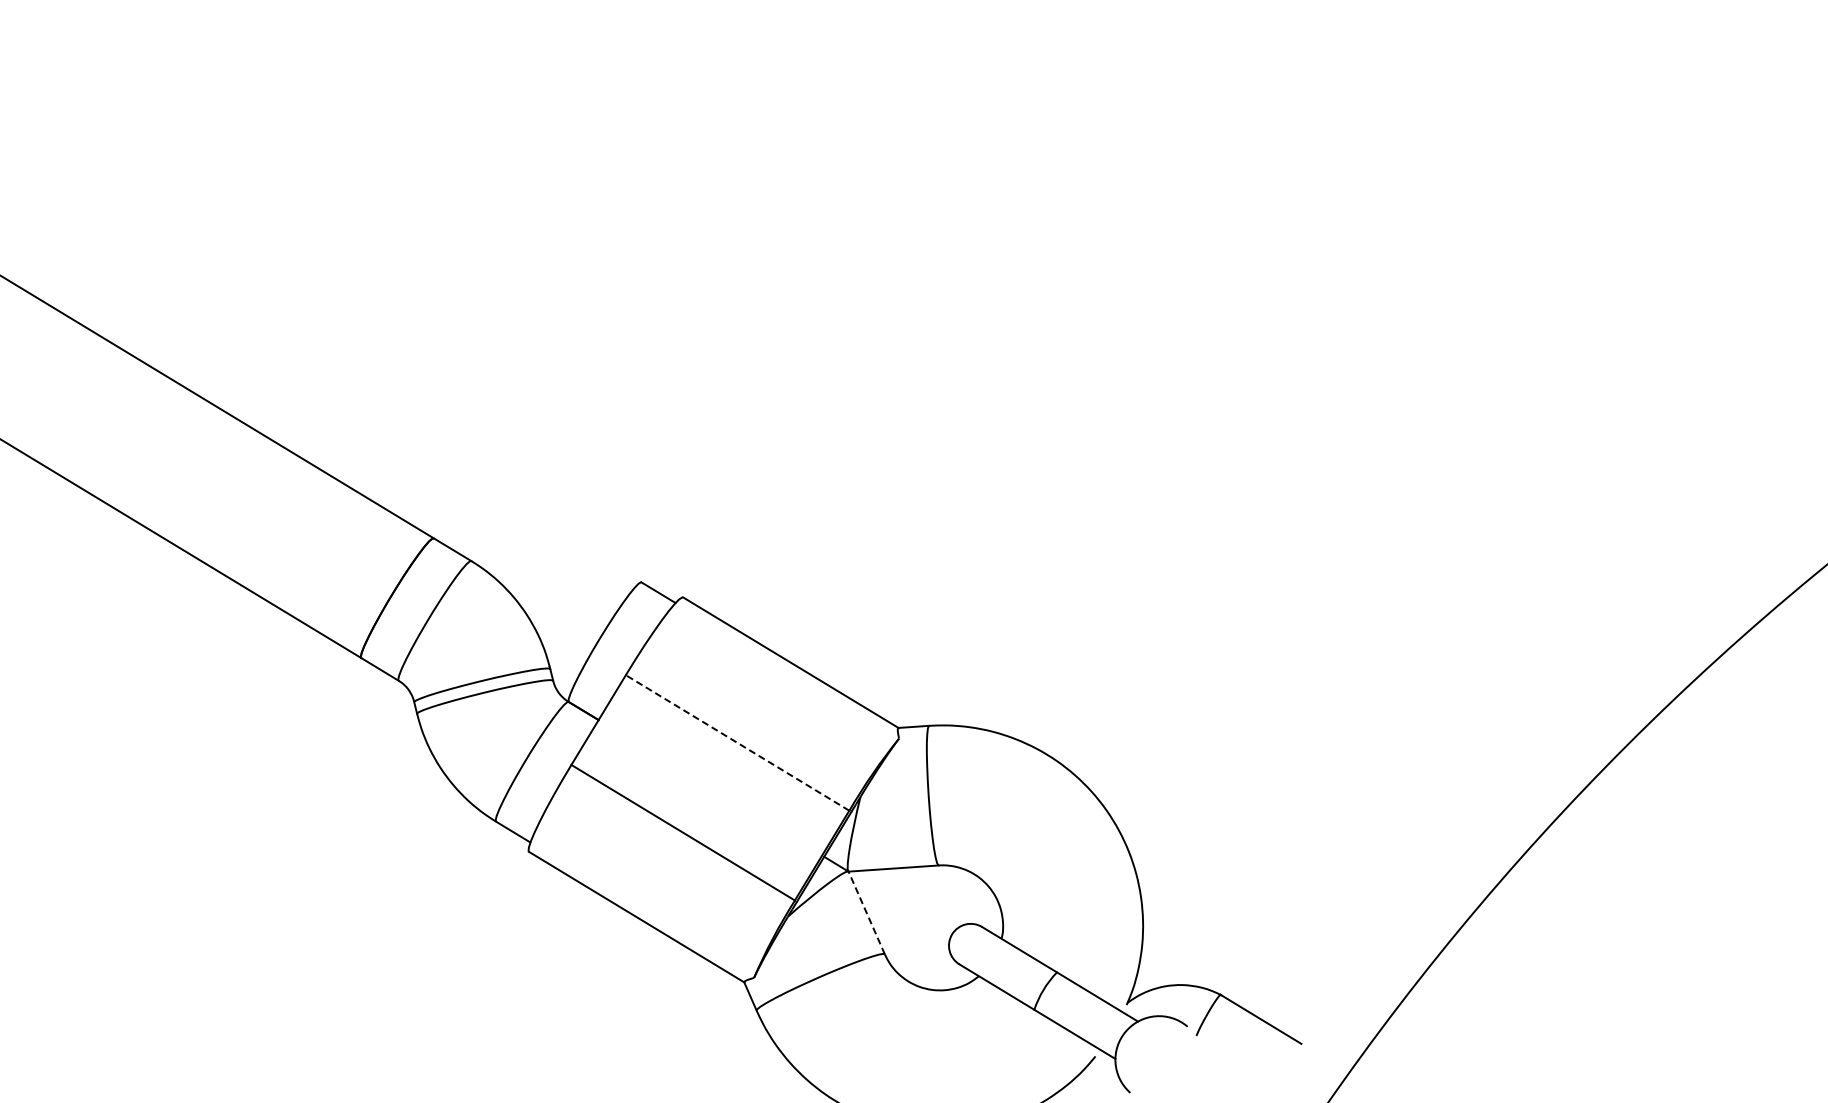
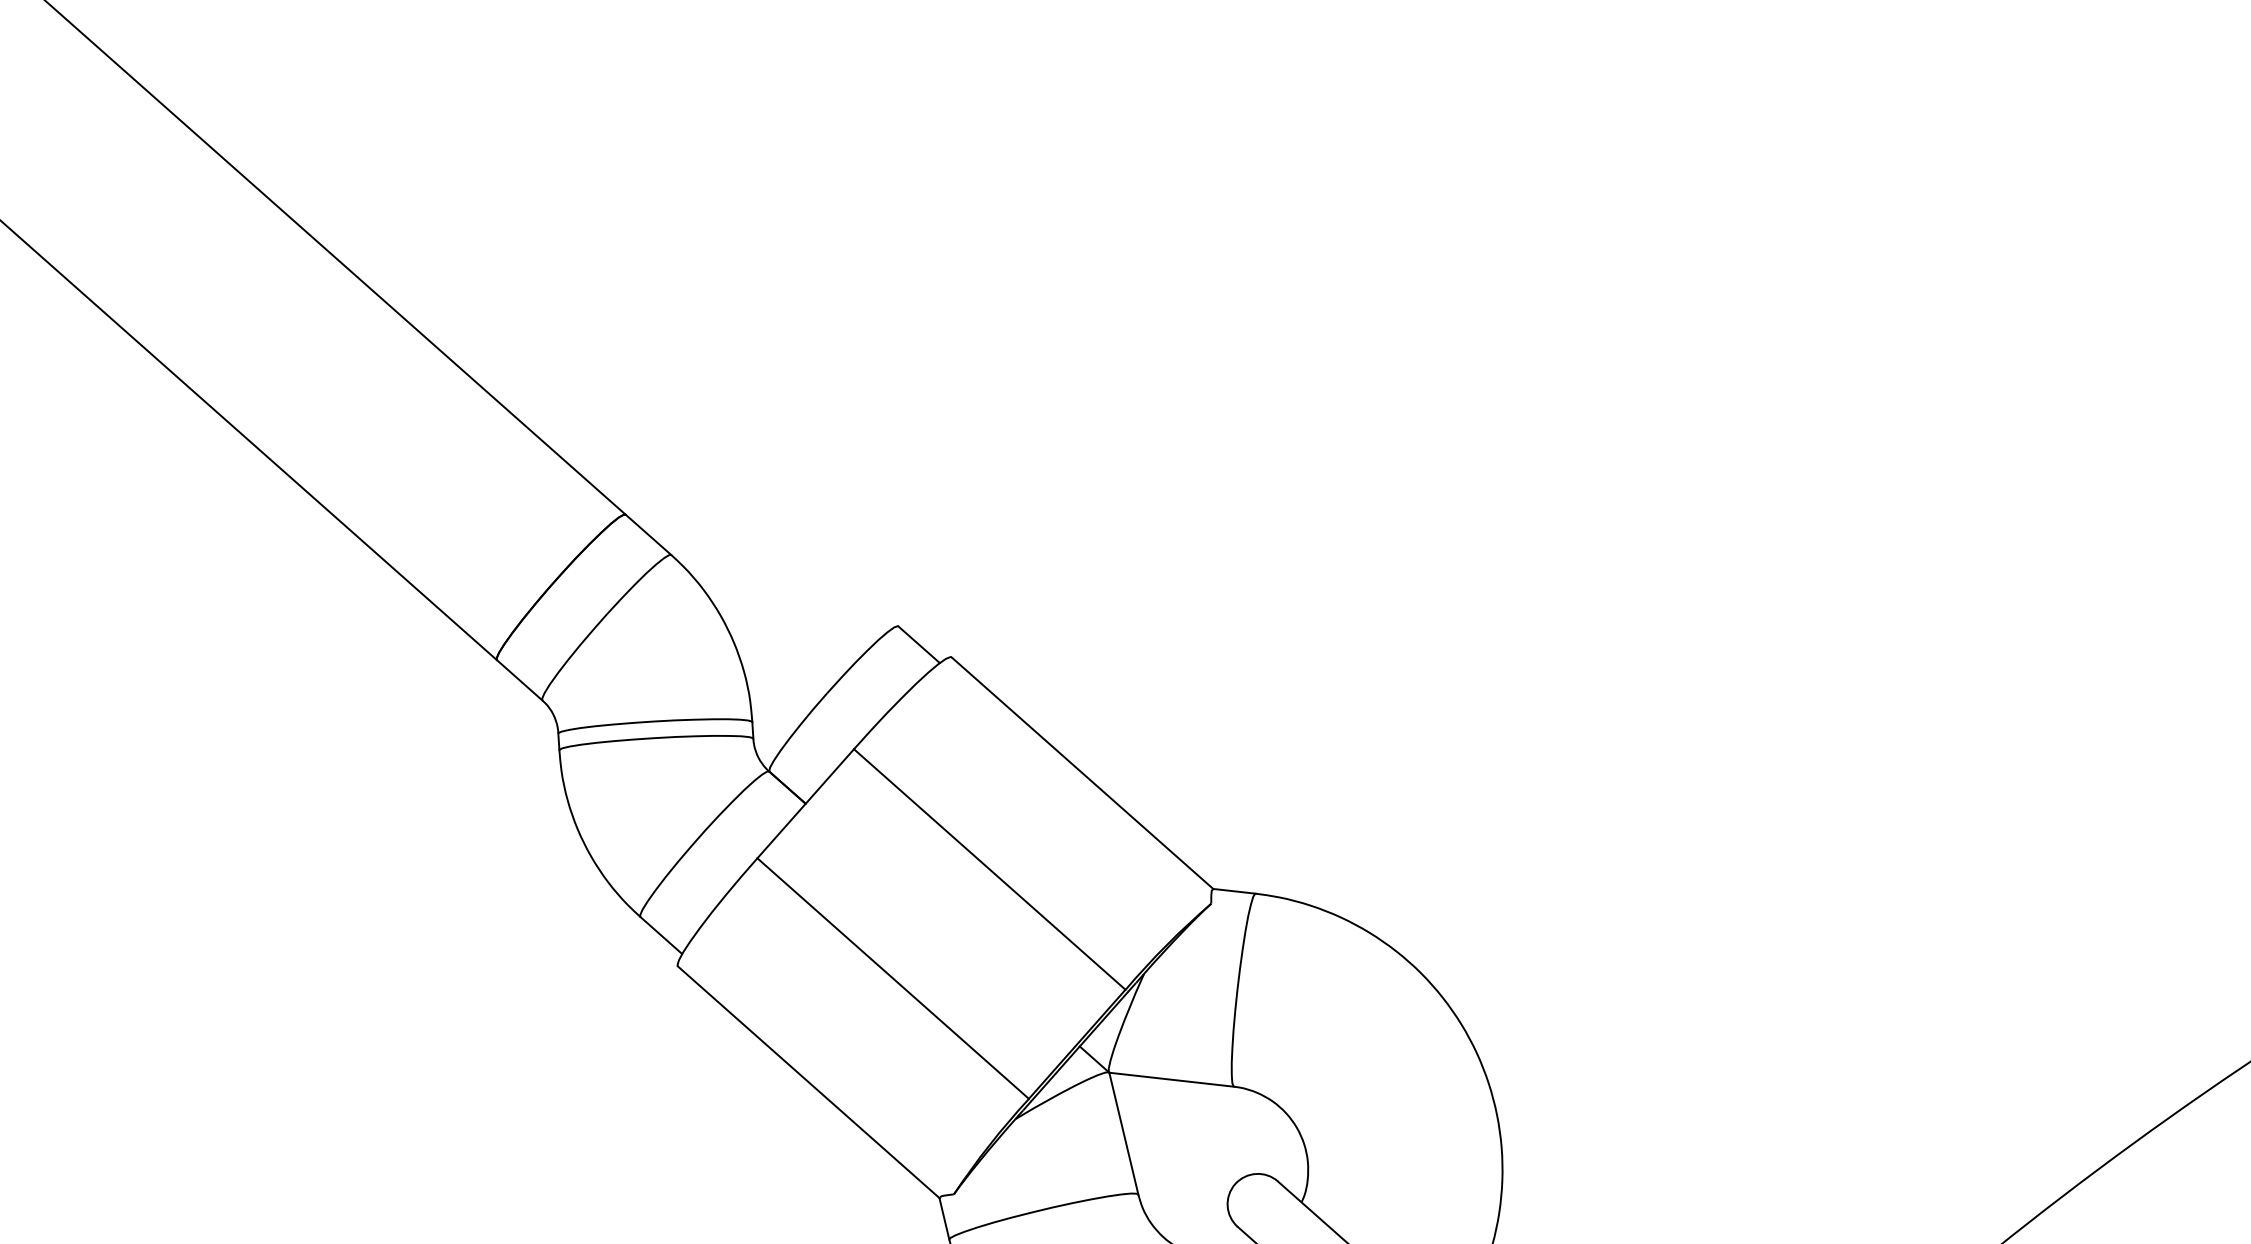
line: (737, 742) -> (989, 868), dashed -> solid
line: (866, 912) -> (1123, 1132), dashed -> solid

